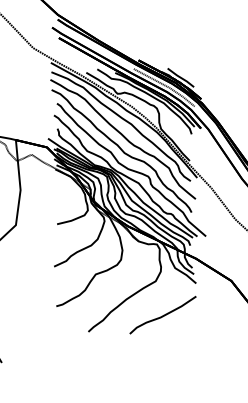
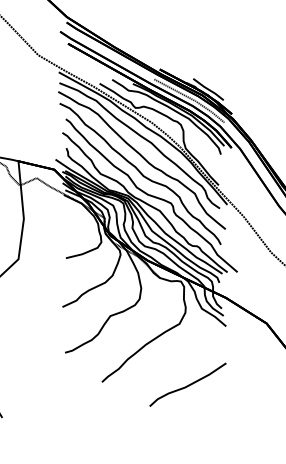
curve: (162, 315) -> (187, 385), moved

